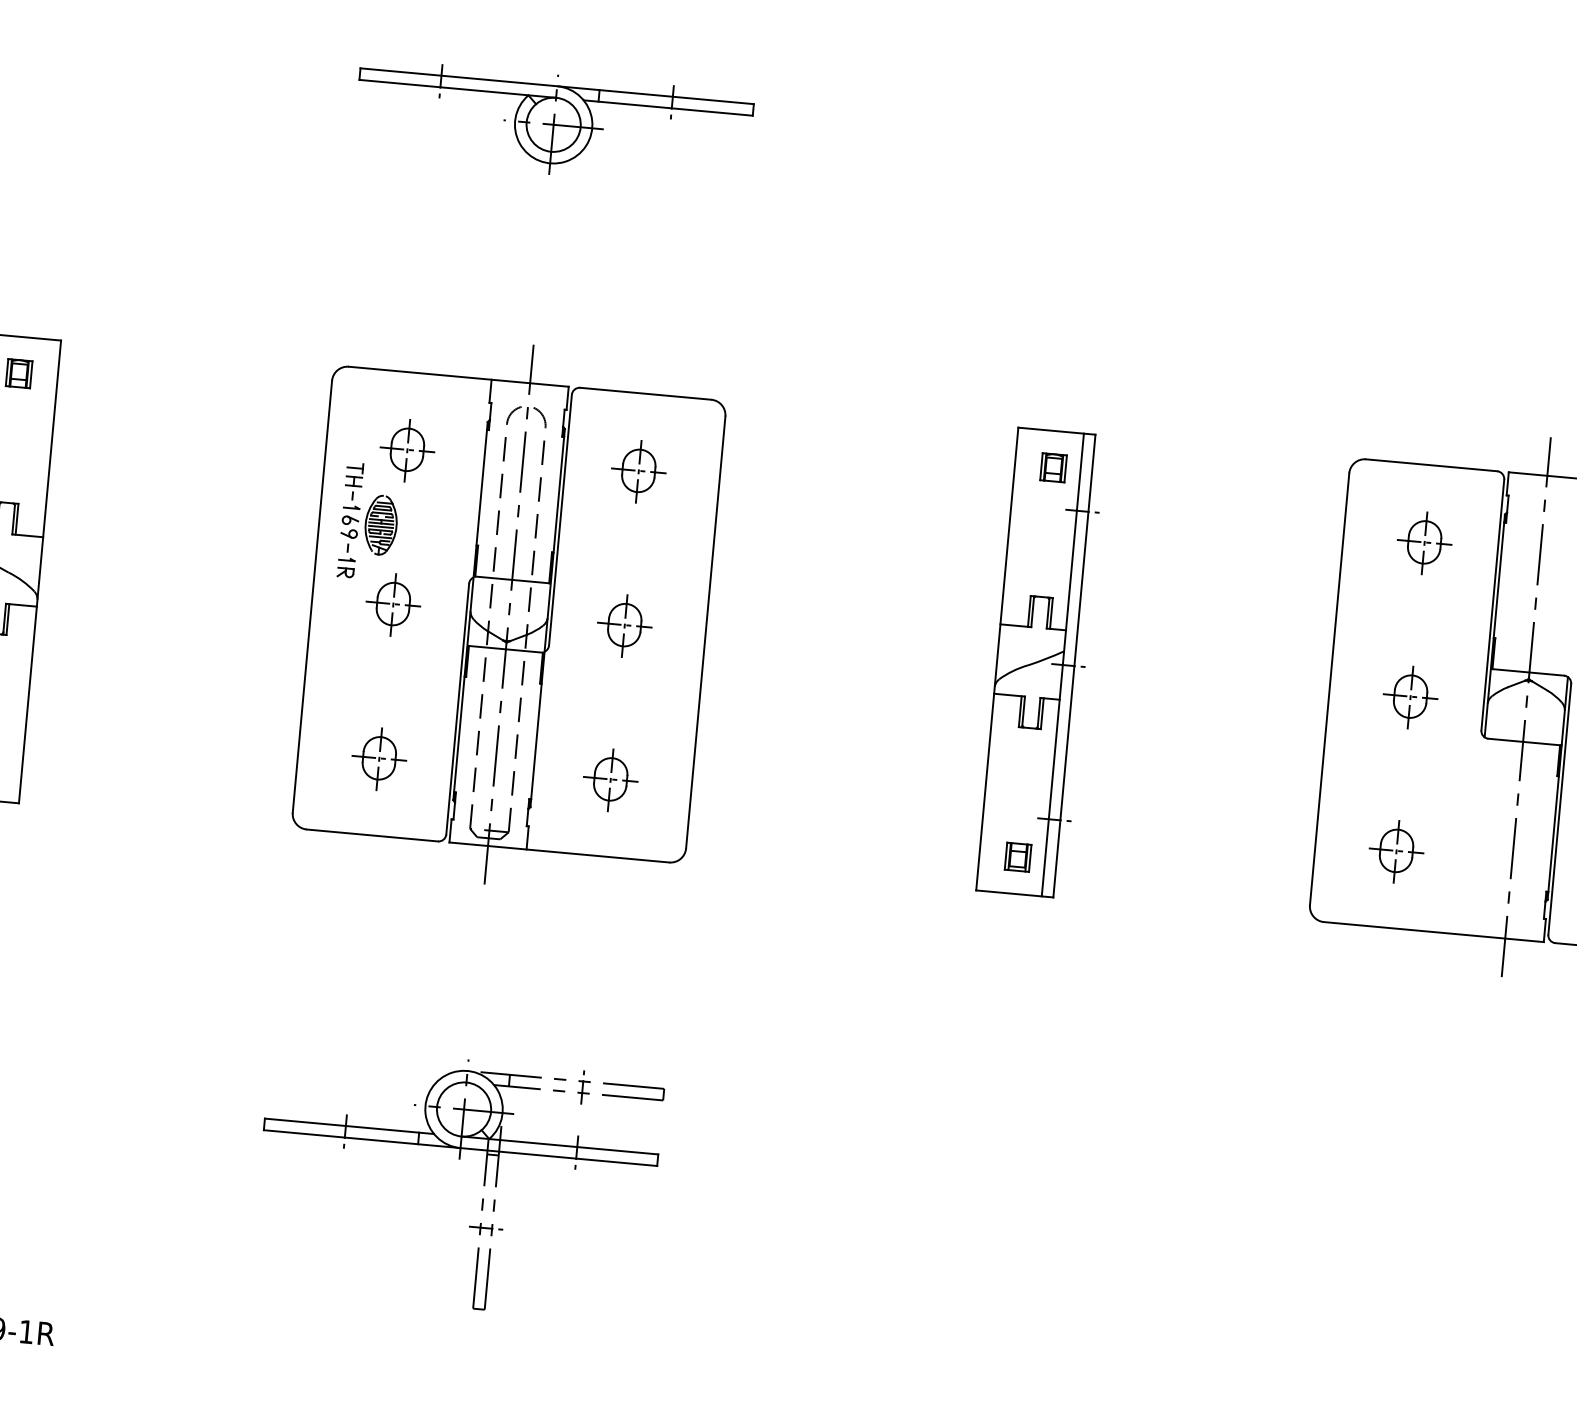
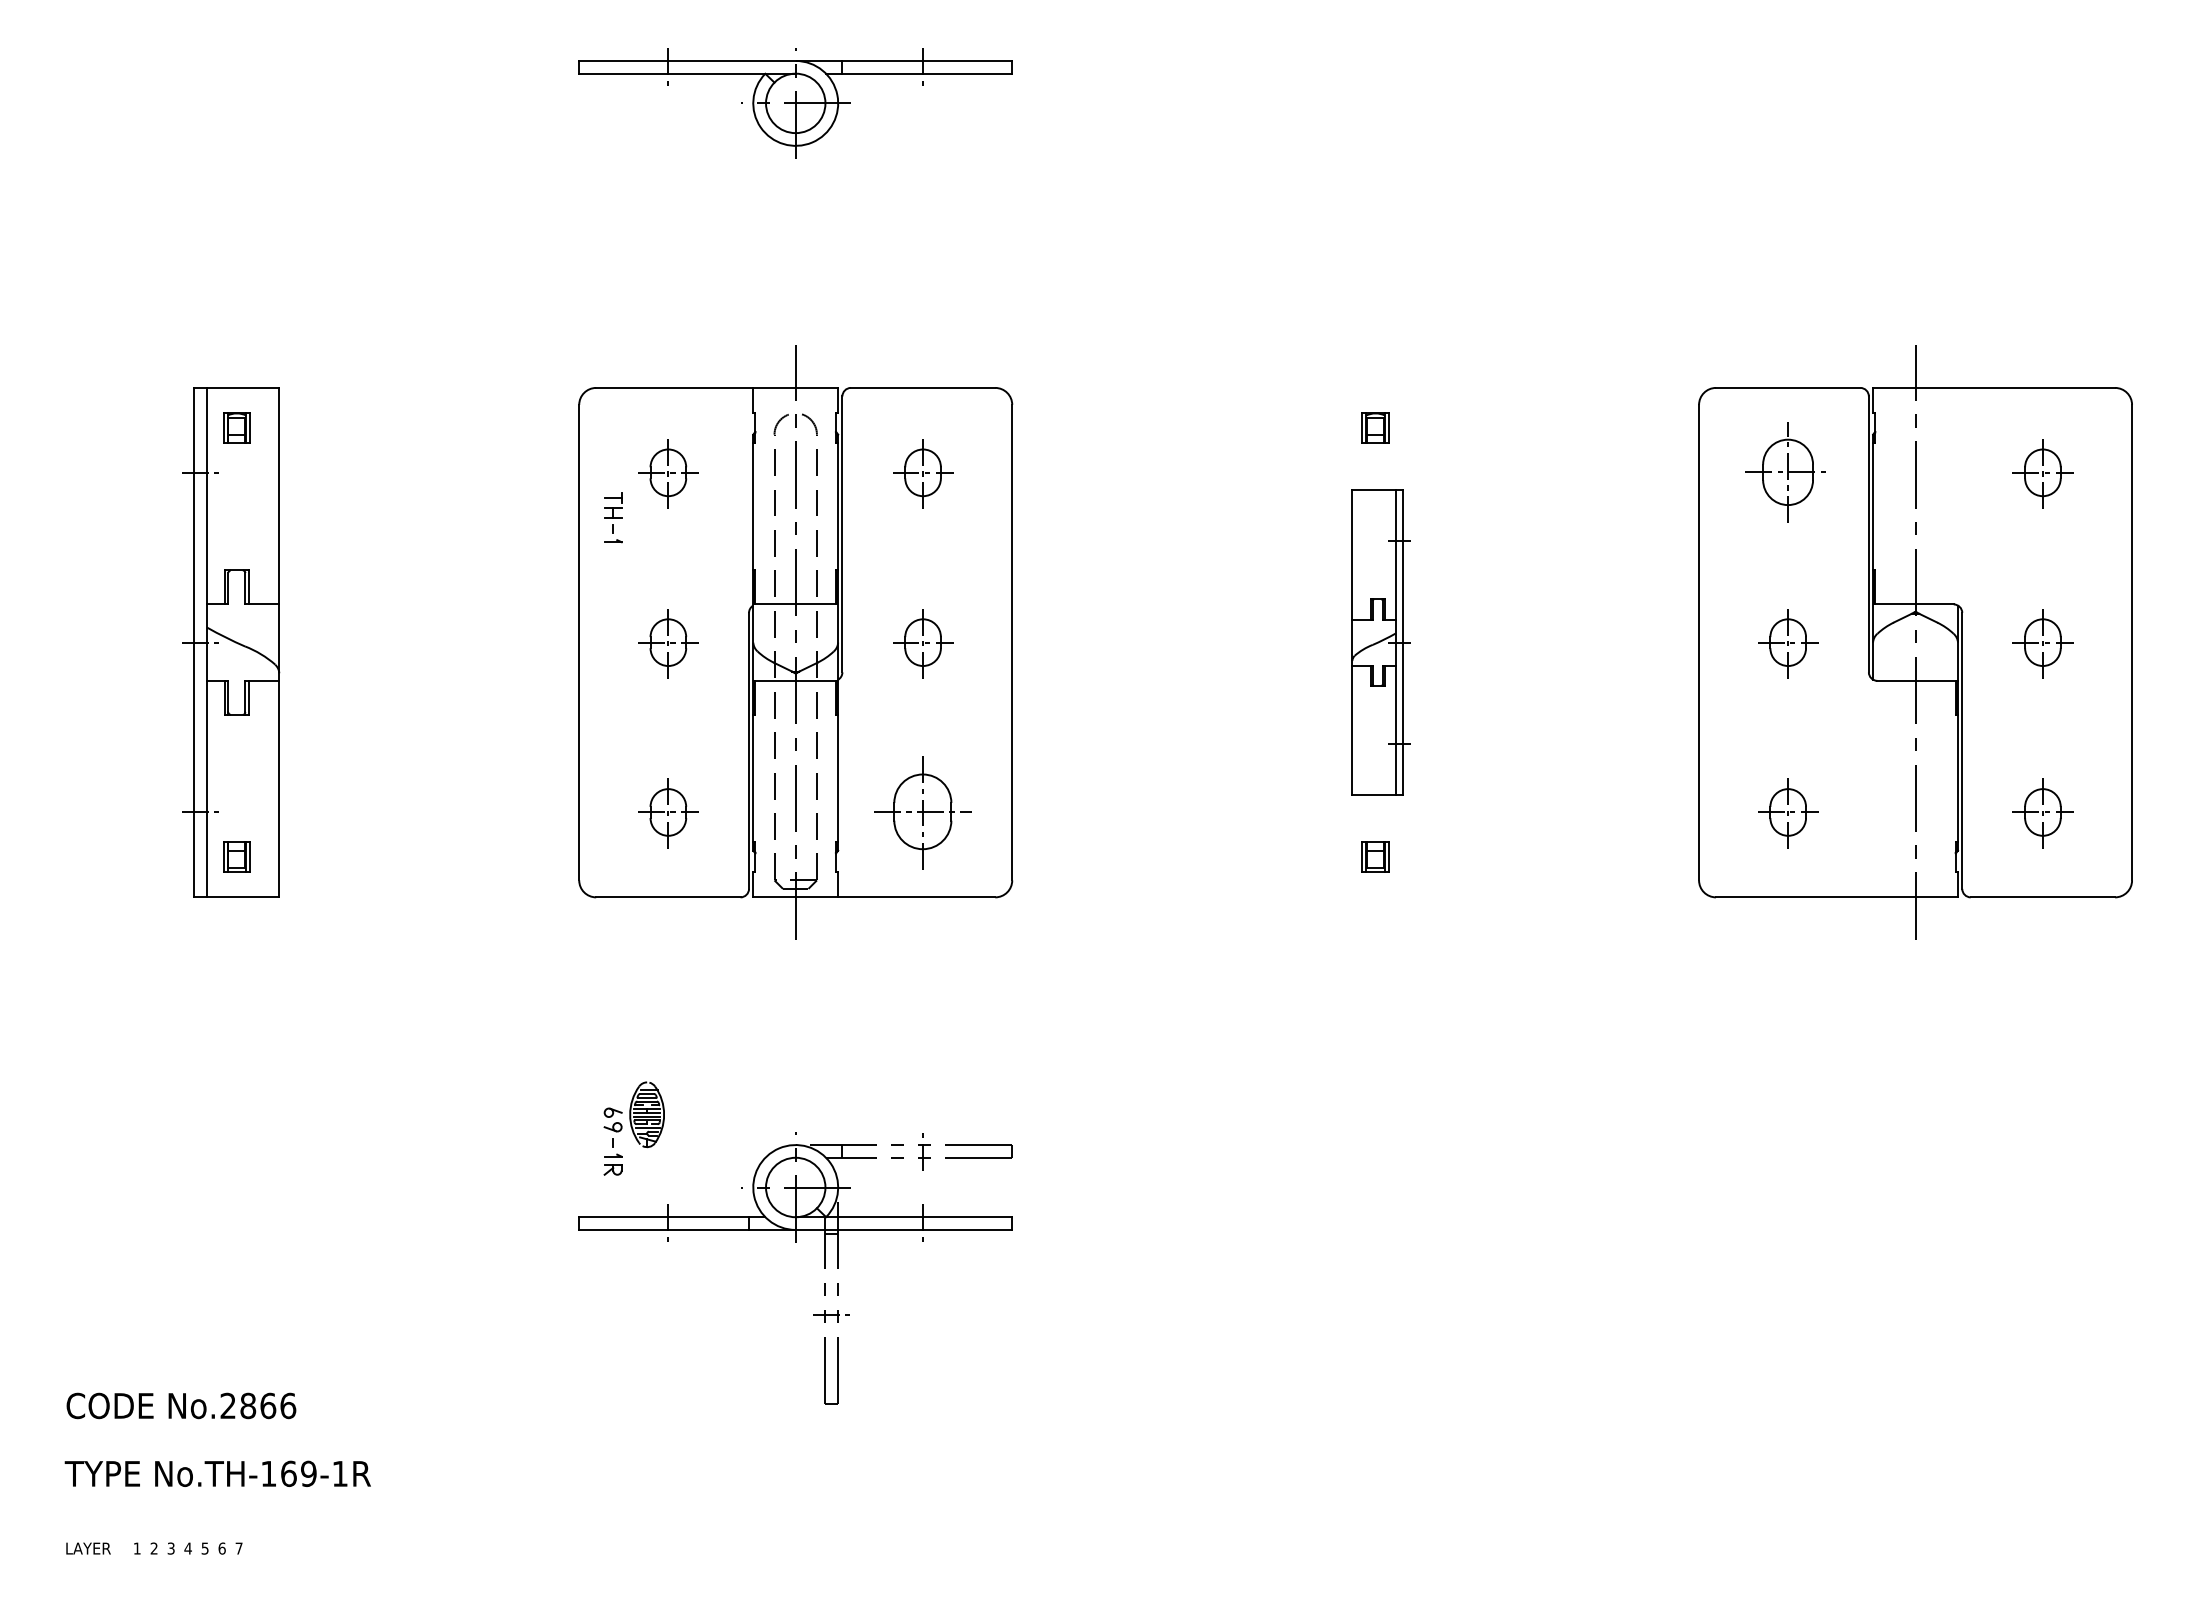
part: (367, 536) -> (633, 1128), moved
part: (1424, 543) -> (1788, 473), size x1.4
part: (1040, 662) -> (1380, 642), size x0.6
part: (611, 780) -> (923, 813), size x1.6

